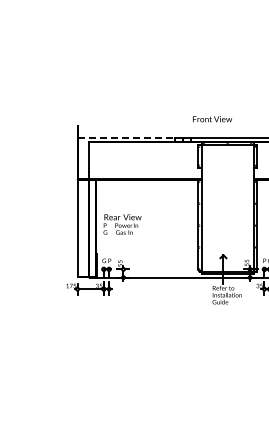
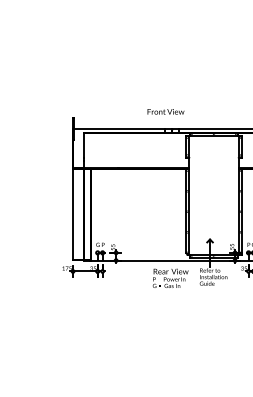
text: (212, 119) -> (165, 112), moved
line: (127, 137) -> (119, 128), dashed -> solid
text: (122, 224) -> (170, 278), moved

